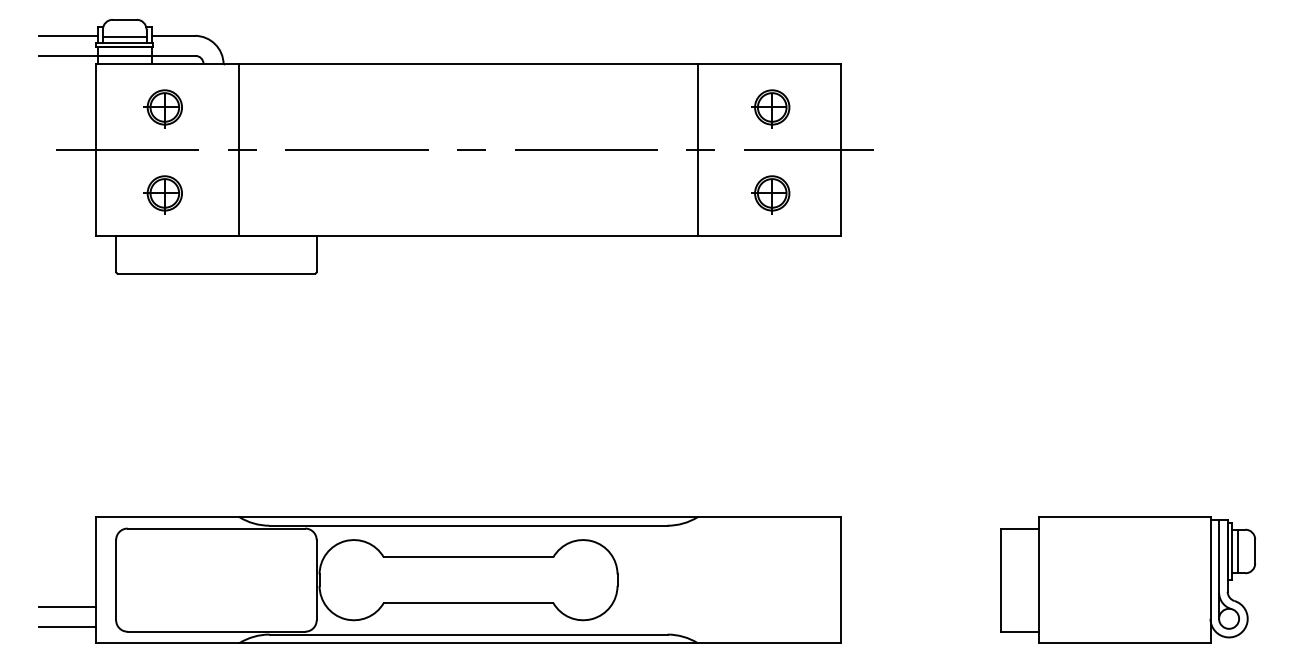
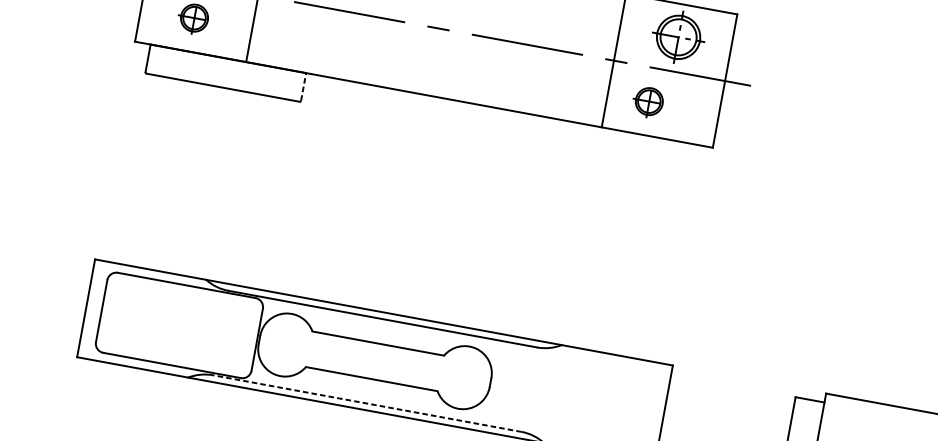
part: (770, 108) -> (676, 38), size x1.6
part: (770, 194) -> (647, 102), moved
line: (316, 254) -> (303, 87), solid -> dashed
line: (67, 606) -> (60, 324), removed
line: (67, 626) -> (57, 340), removed
line: (468, 634) -> (367, 403), solid -> dashed

